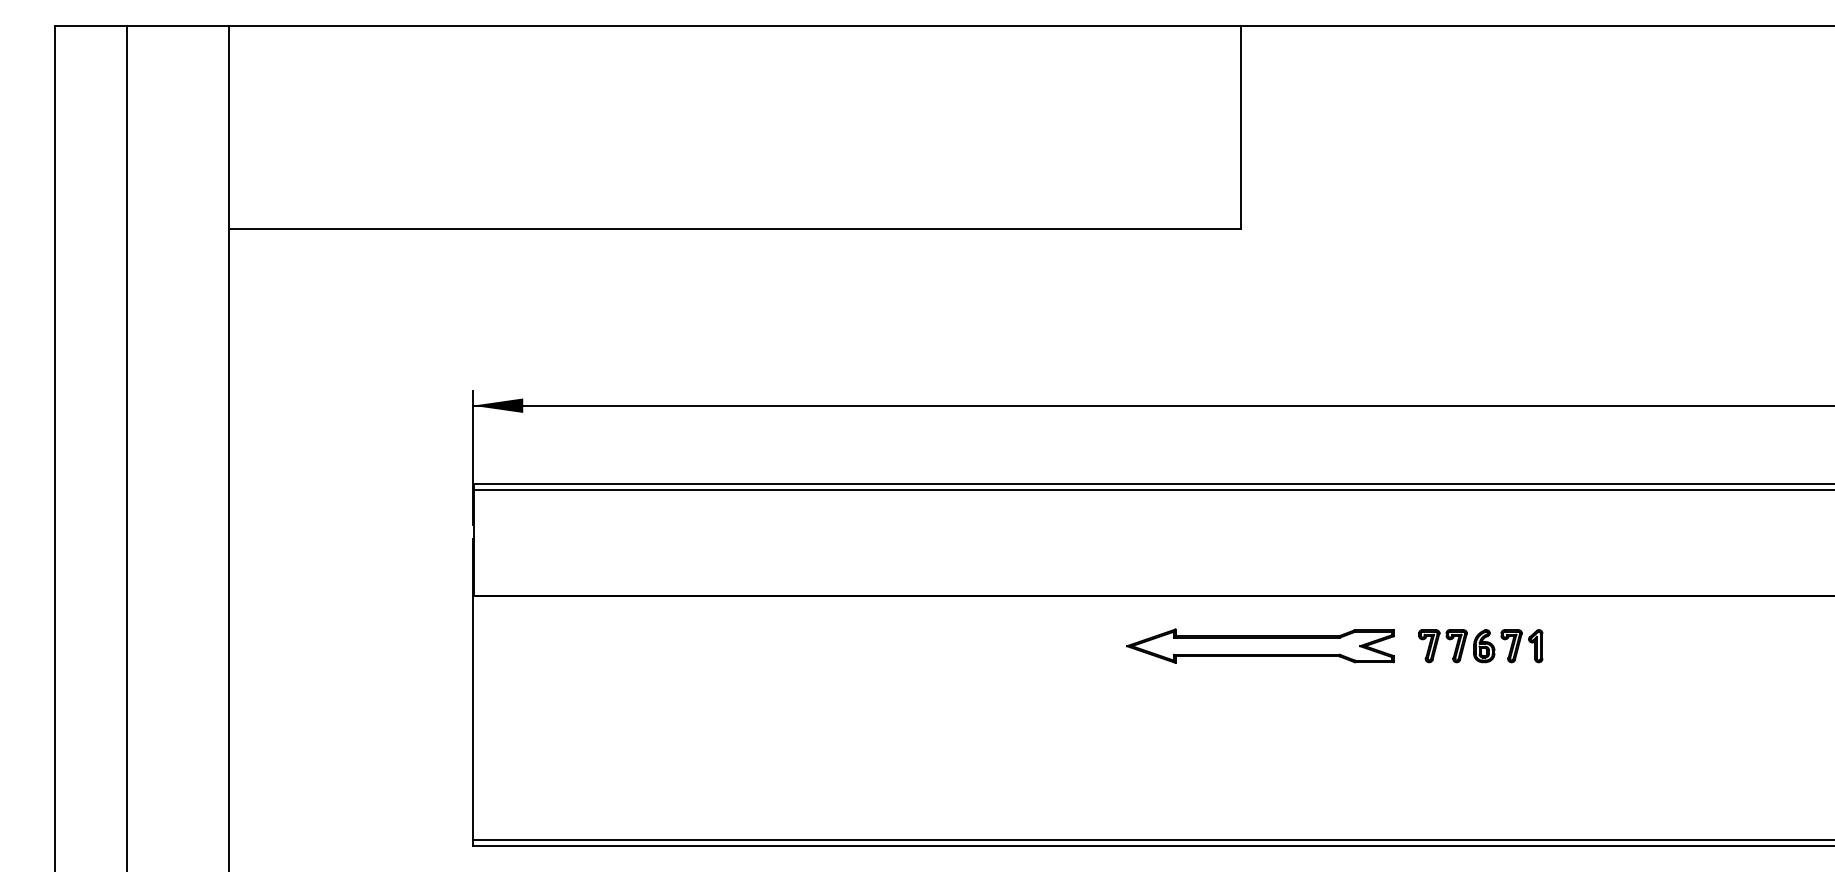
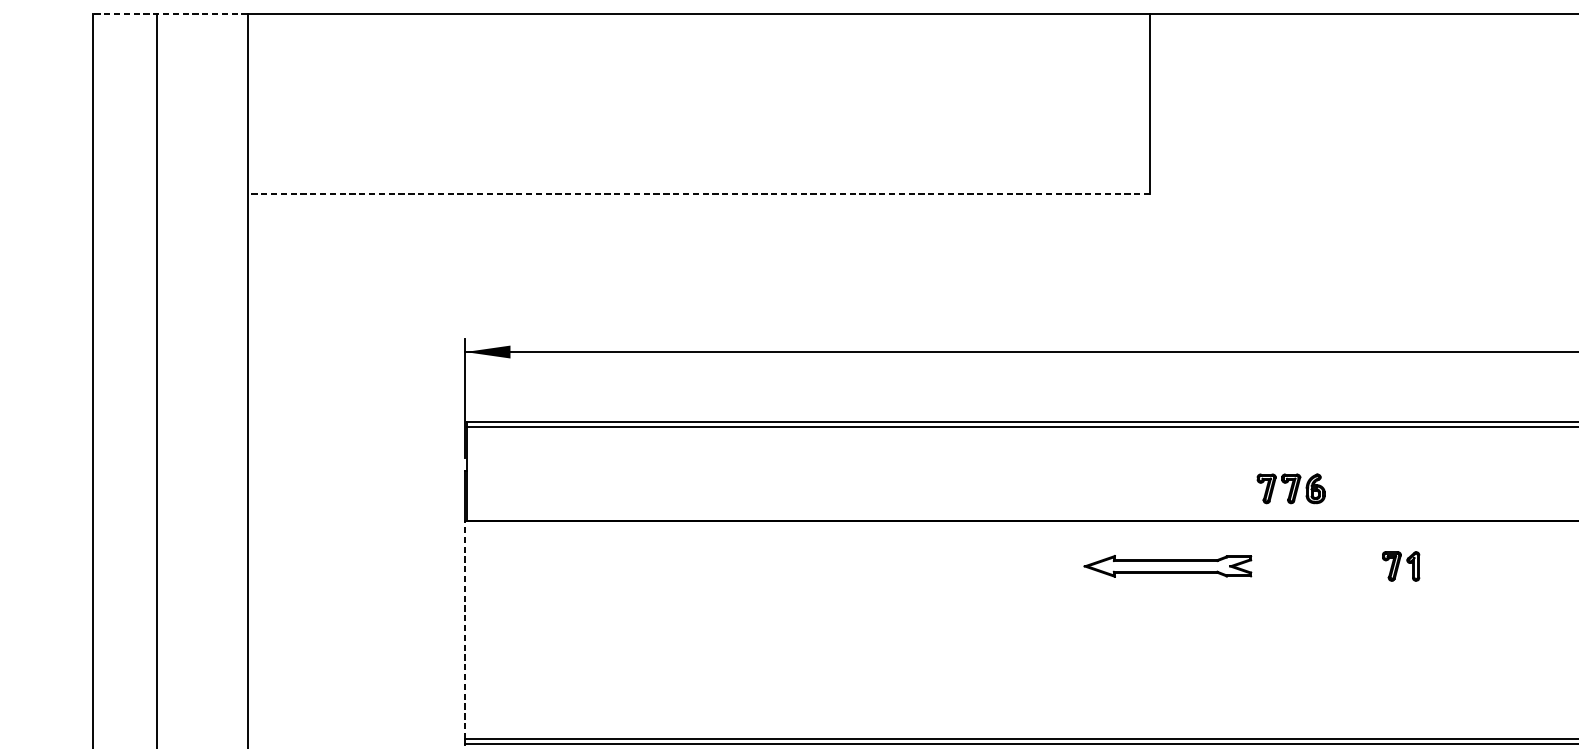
line: (141, 26) -> (170, 13), solid -> dashed
line: (734, 228) -> (698, 194), solid -> dashed
part: (1260, 645) -> (1167, 565), size x0.7
part: (1456, 646) -> (1290, 489), moved
line: (472, 717) -> (465, 630), solid -> dashed

